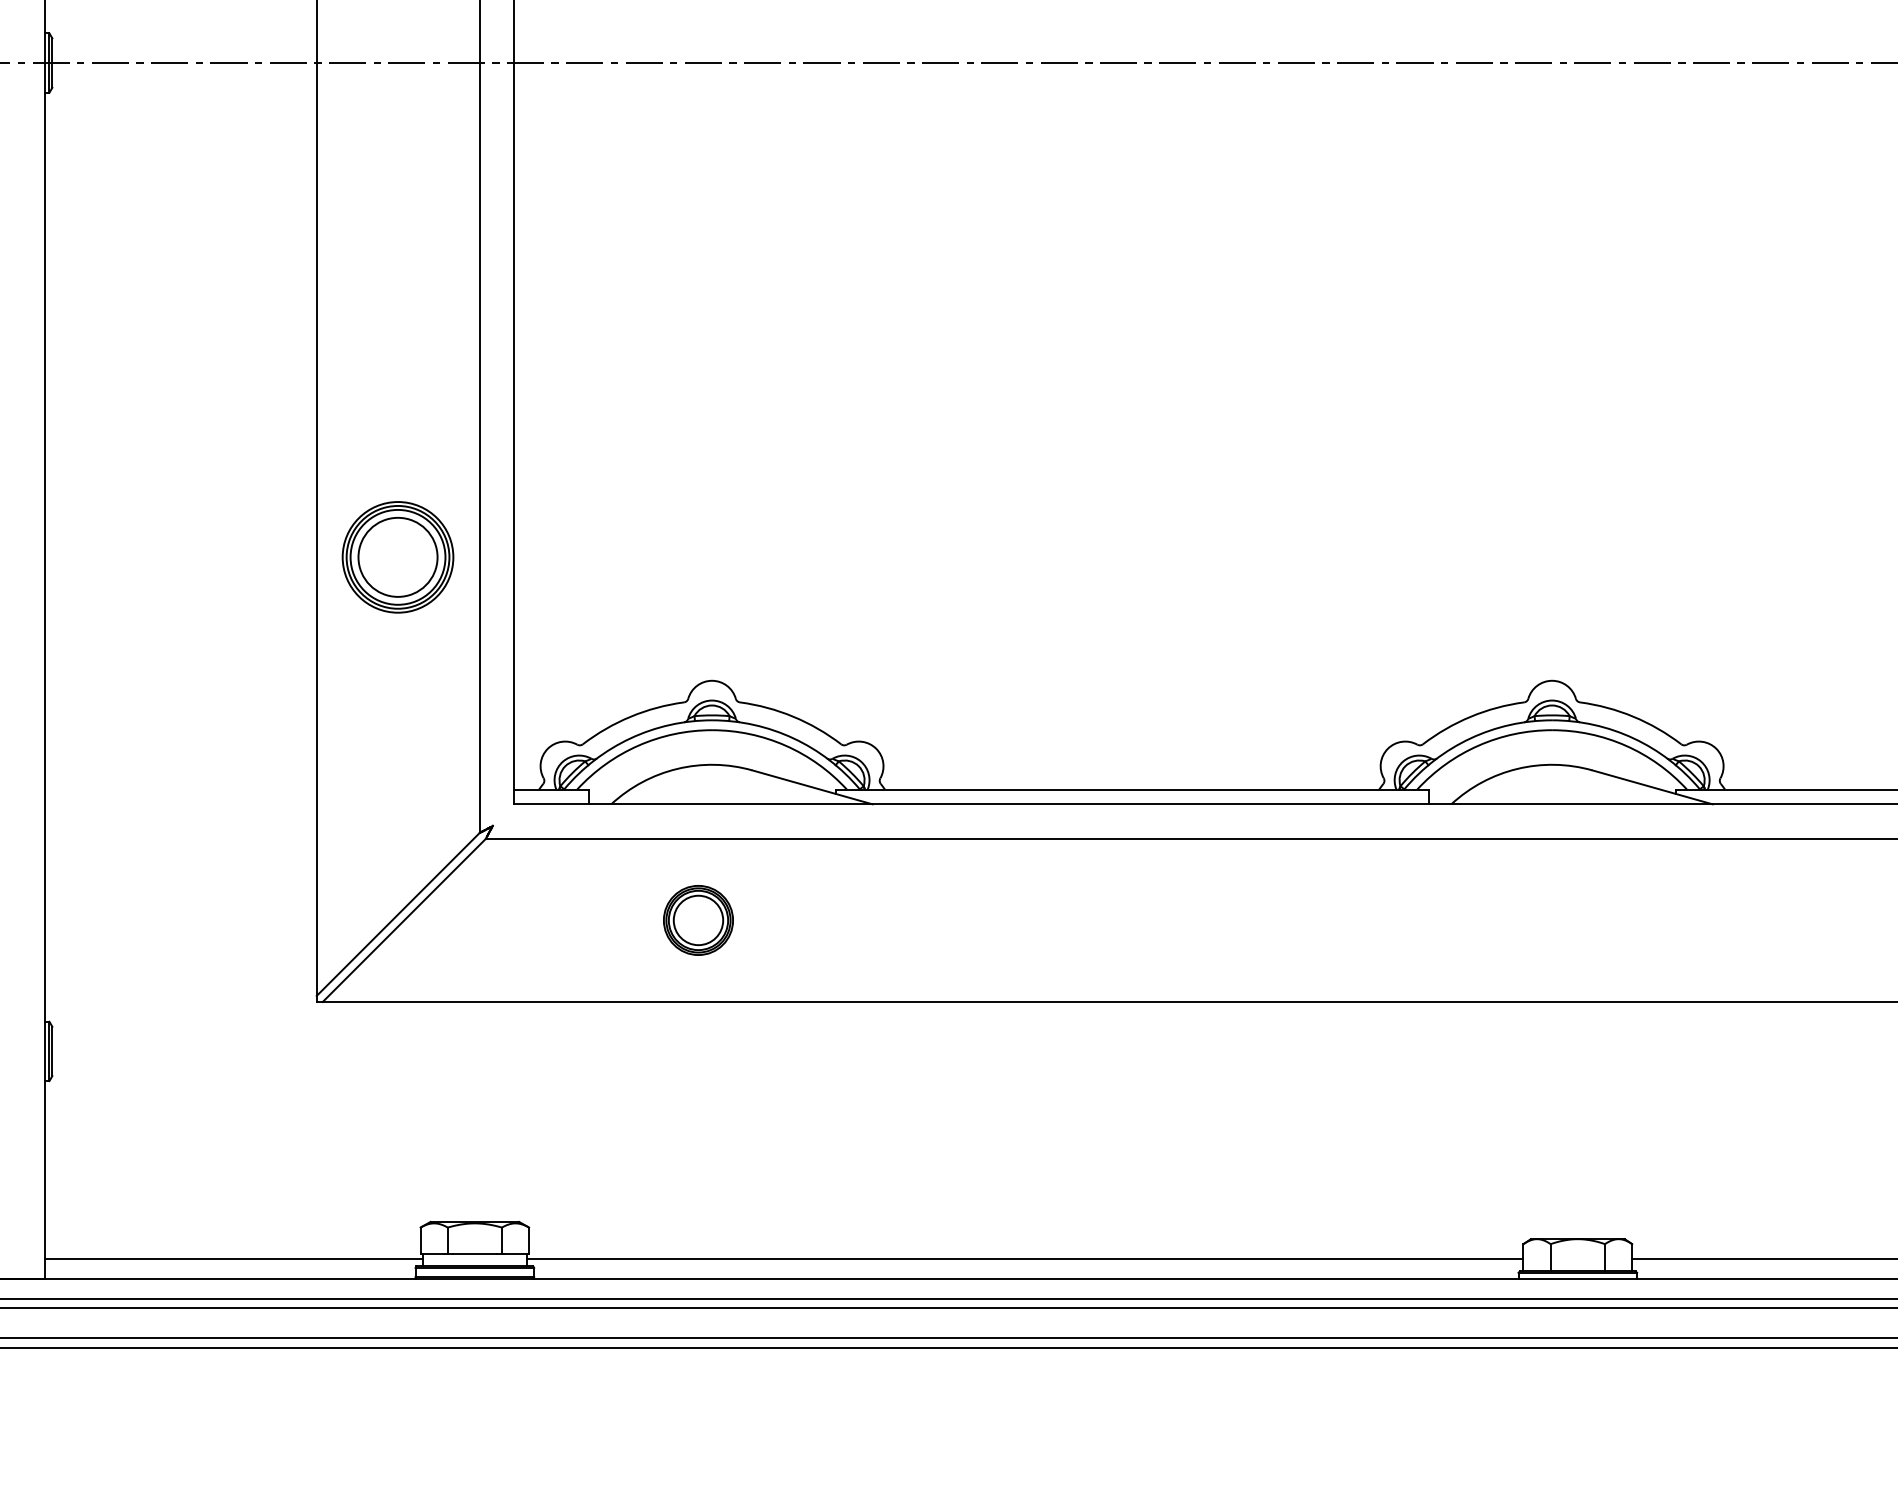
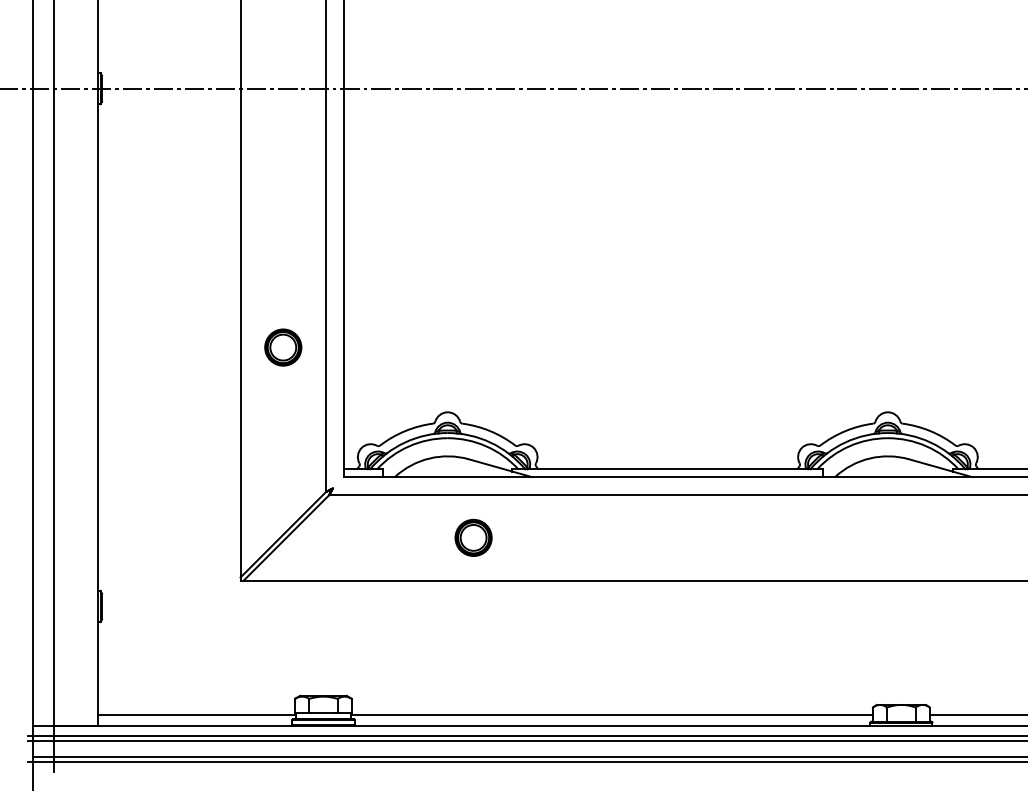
part: (398, 557) -> (283, 347), size x0.62
part: (698, 919) -> (473, 537), moved

